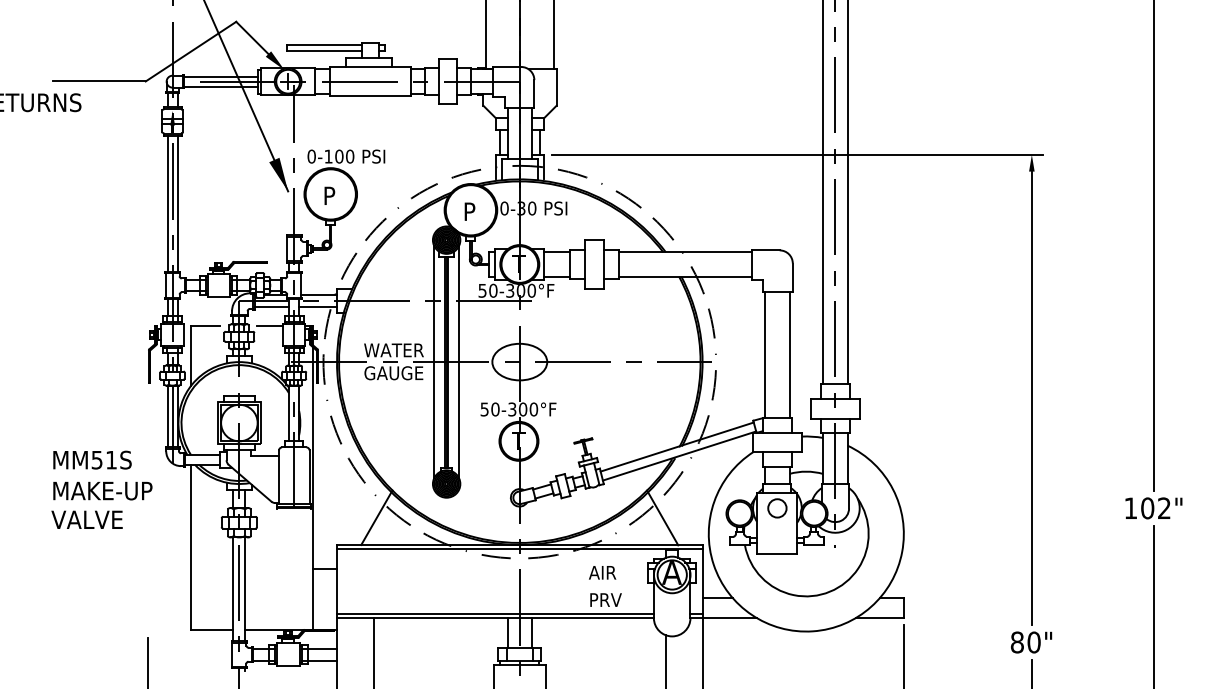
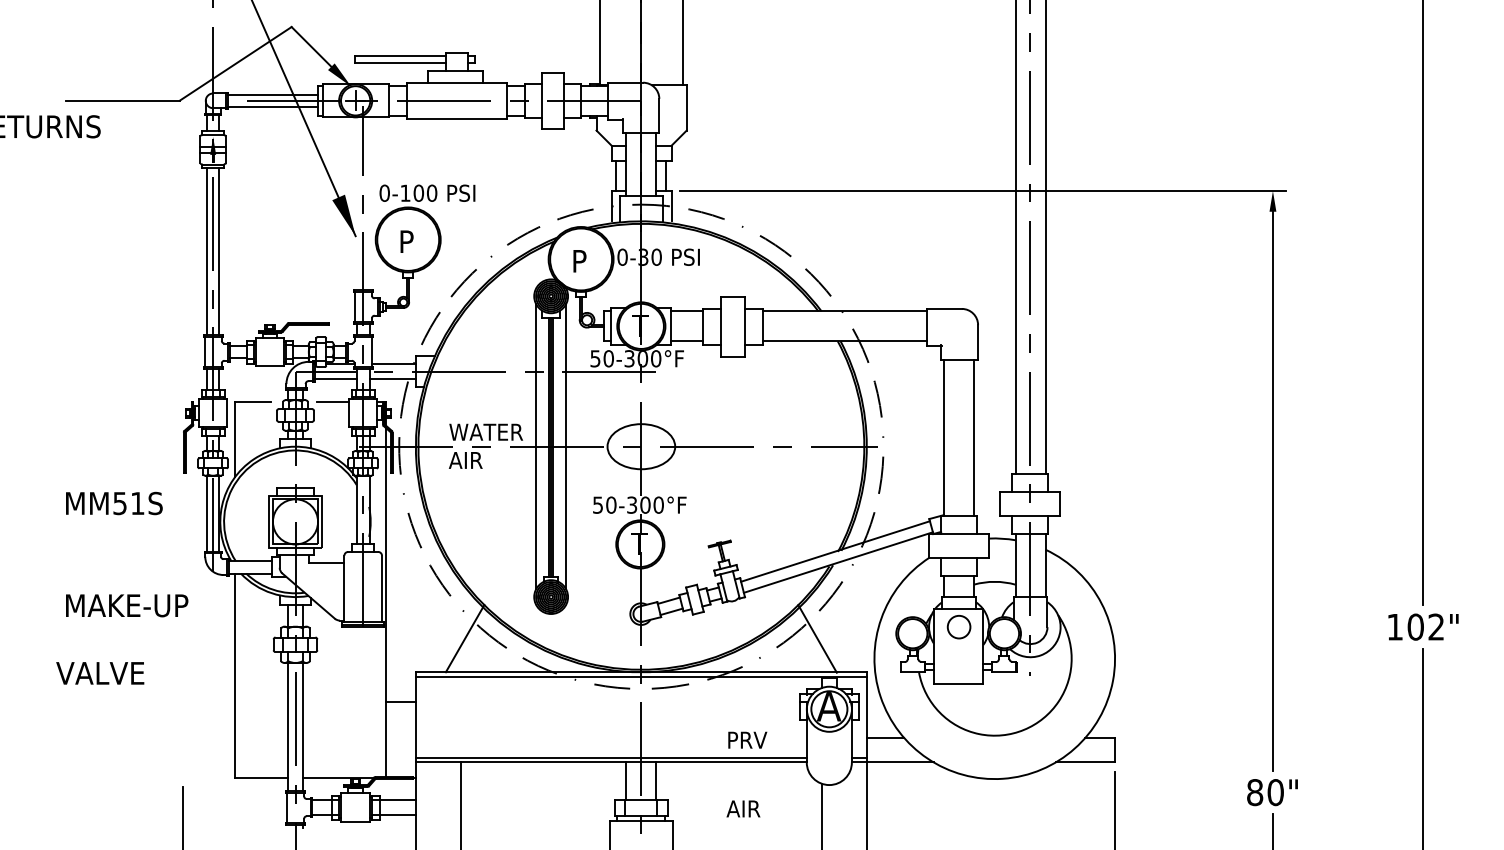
text: (393, 373) -> (485, 460), GAUGE -> AIR
text: (92, 459) -> (114, 502), moved
text: (86, 519) -> (99, 672), moved
text: (602, 572) -> (743, 808), moved

